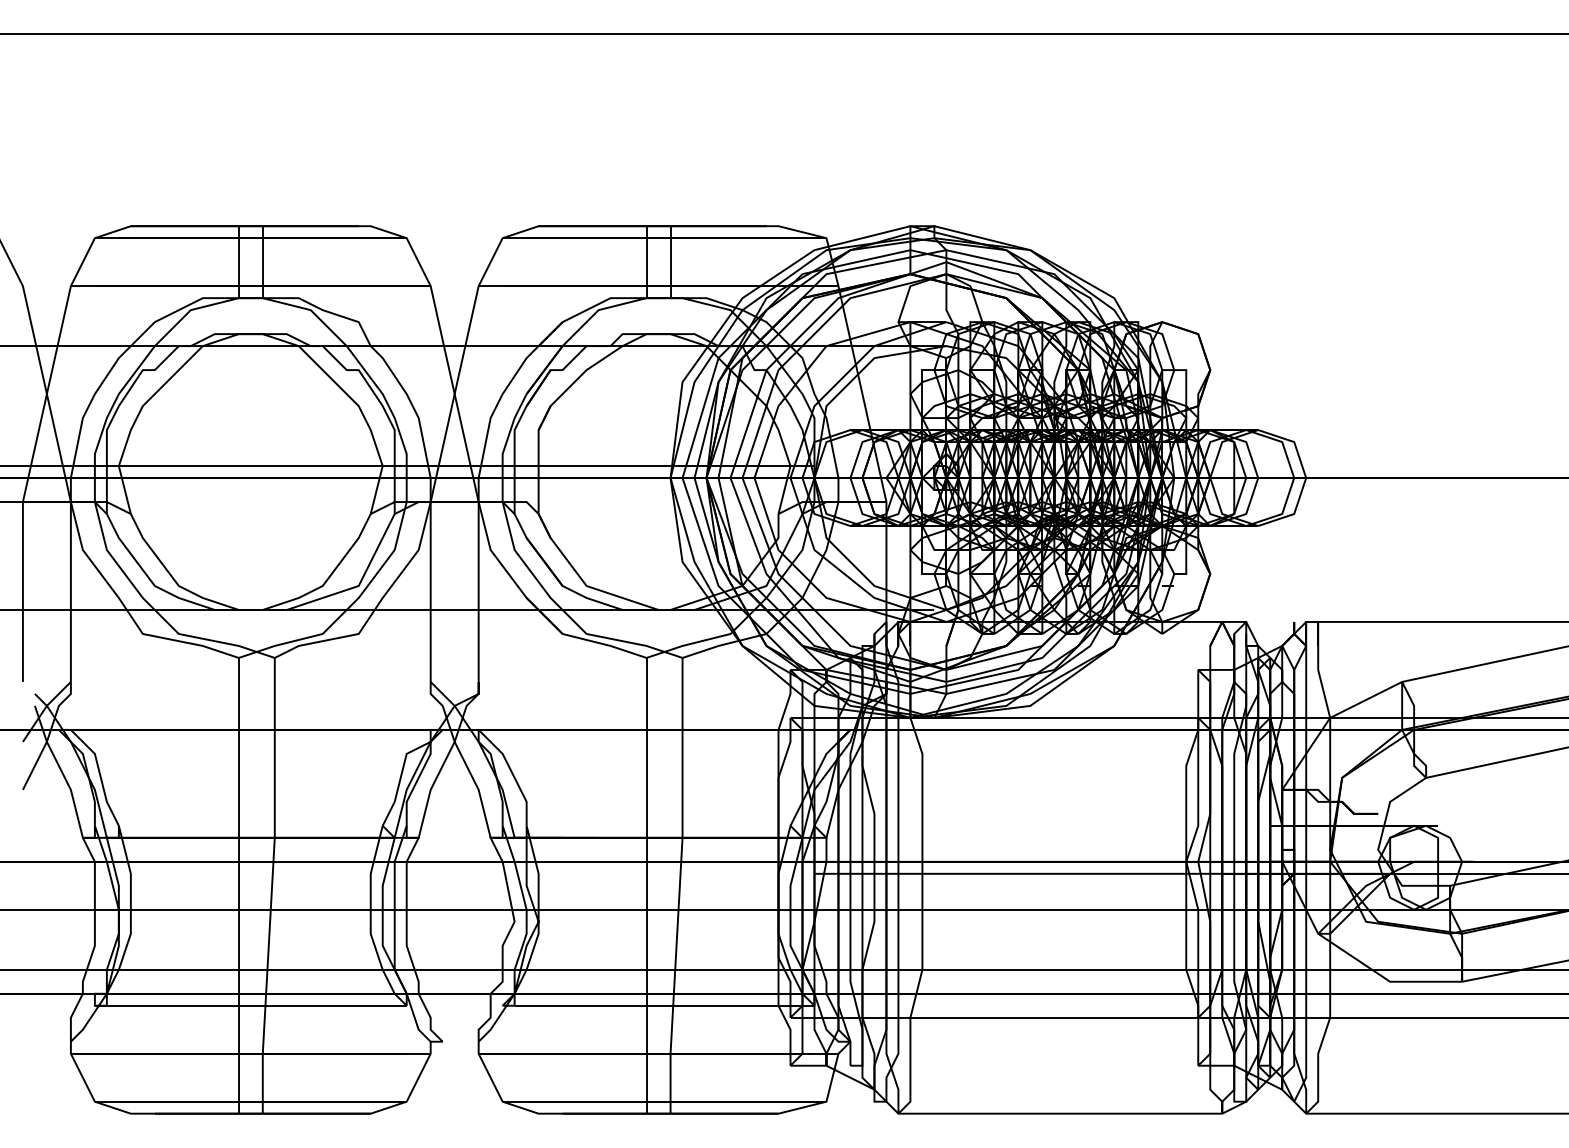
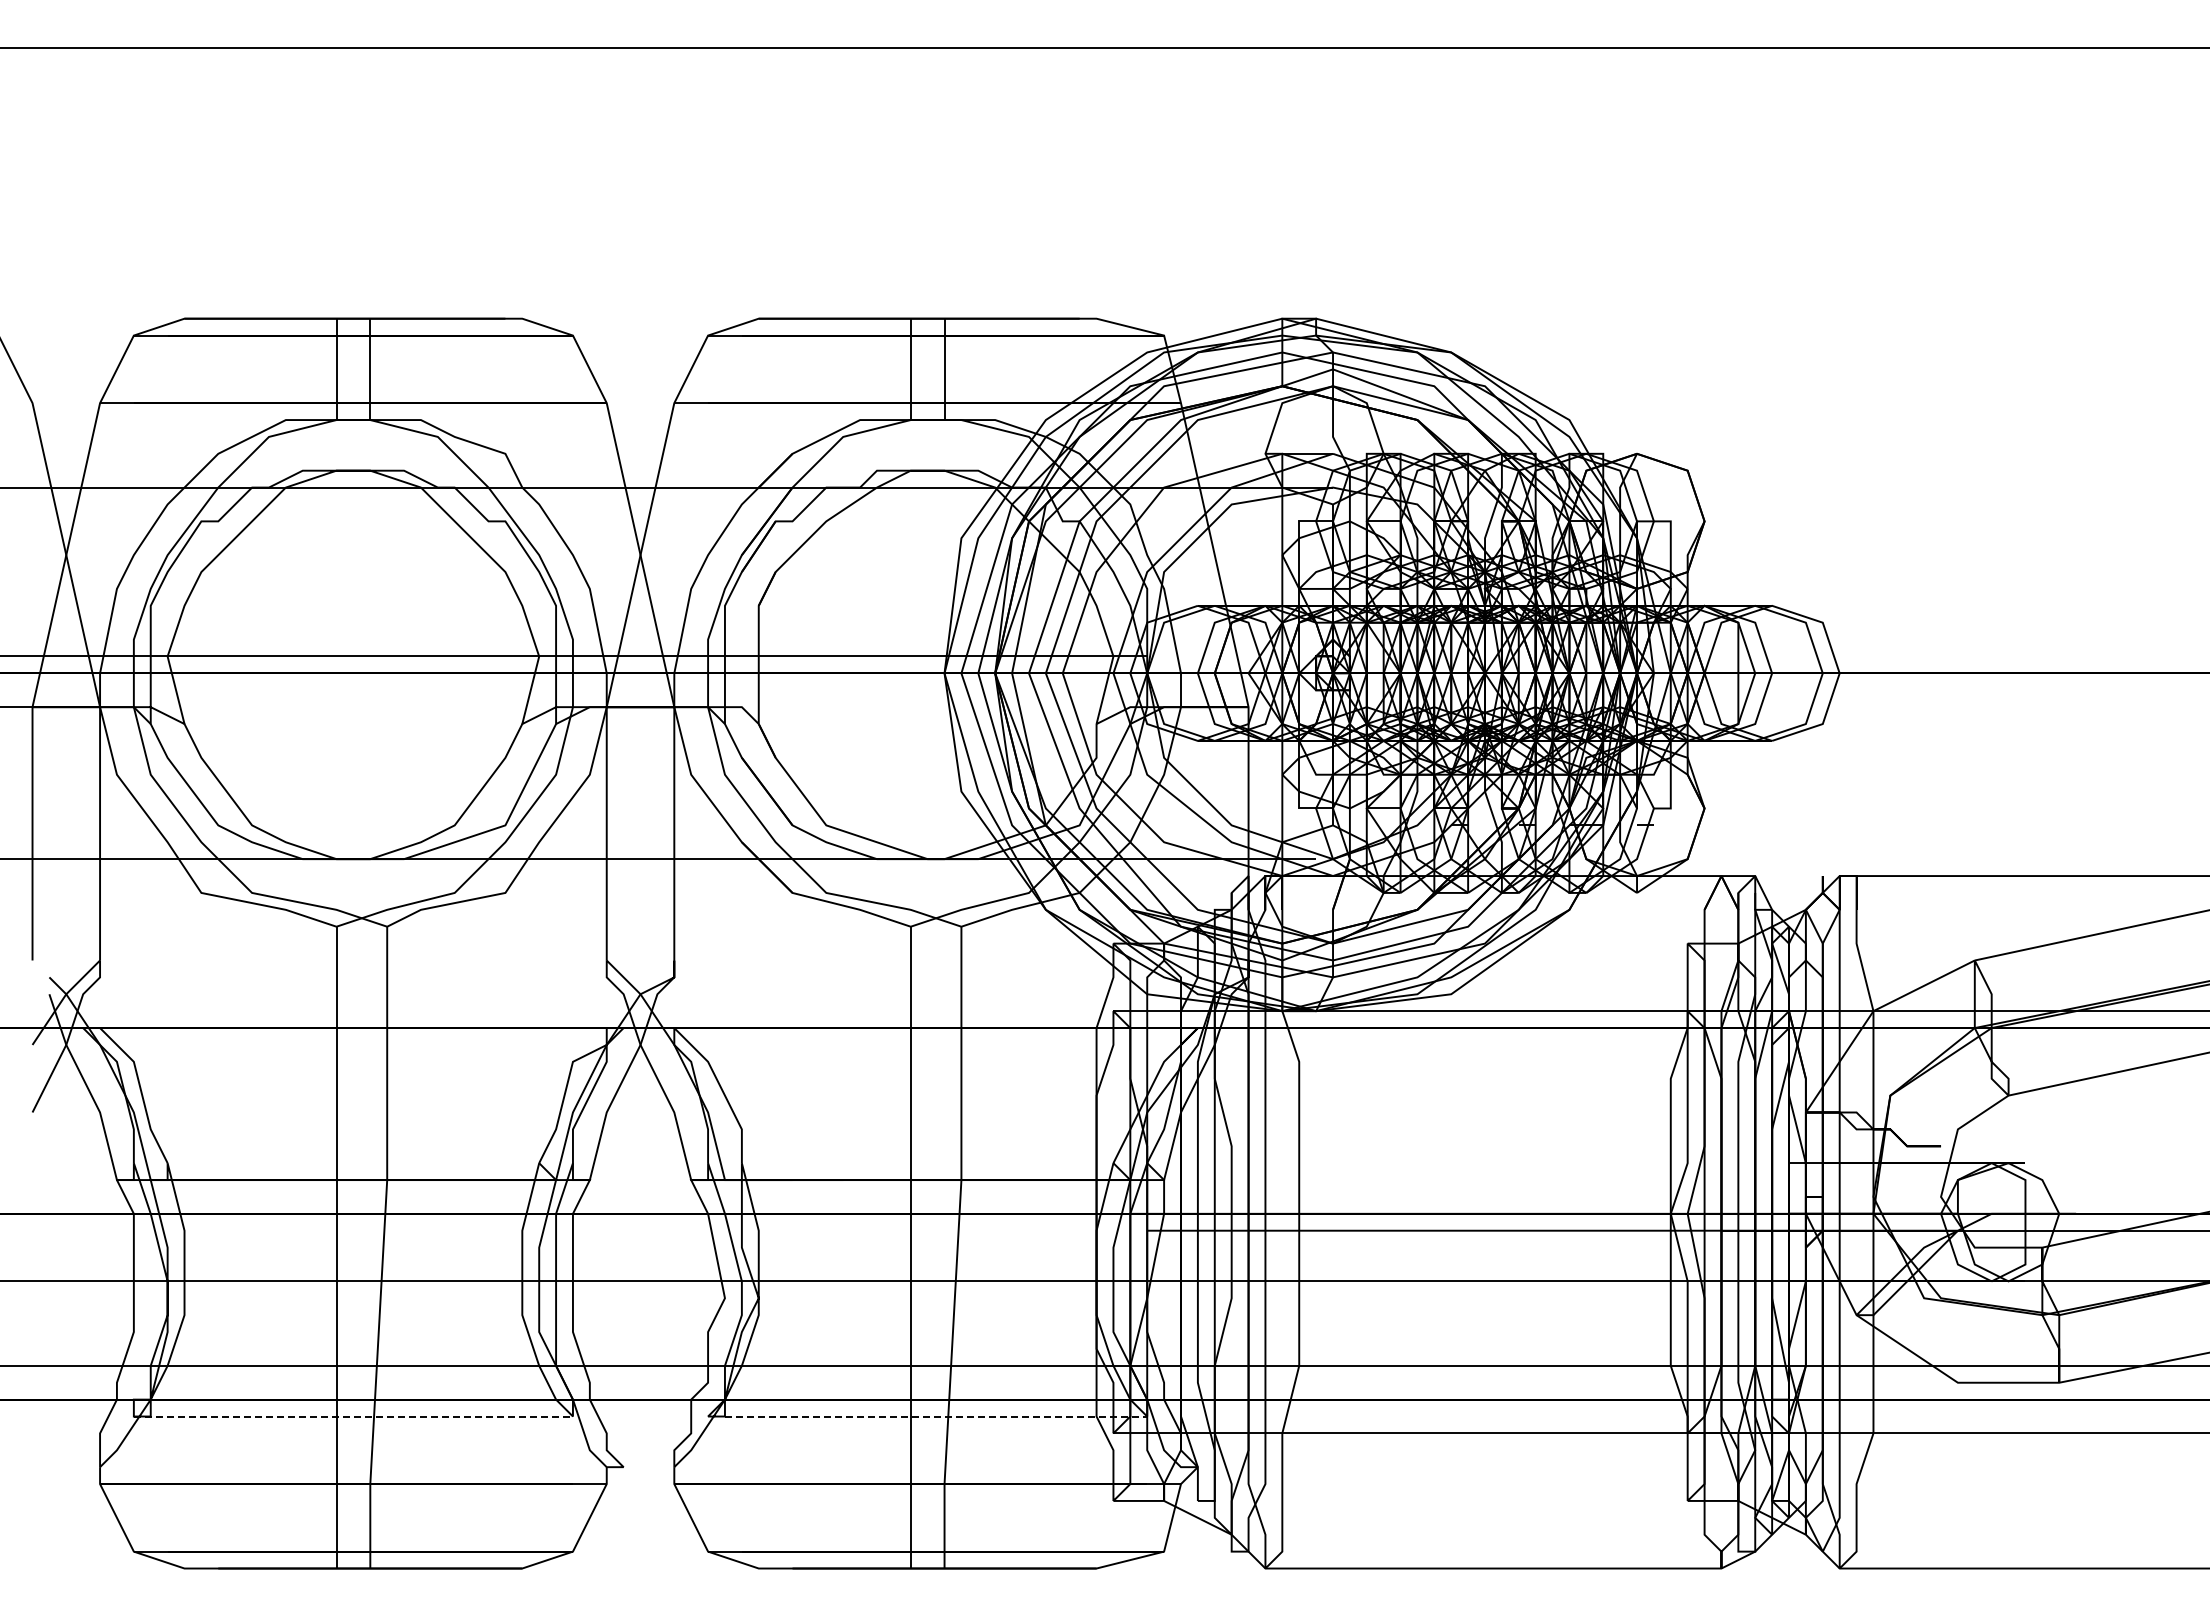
line: (250, 1005) -> (353, 1416), solid -> dashed
line: (664, 1005) -> (936, 1416), solid -> dashed

